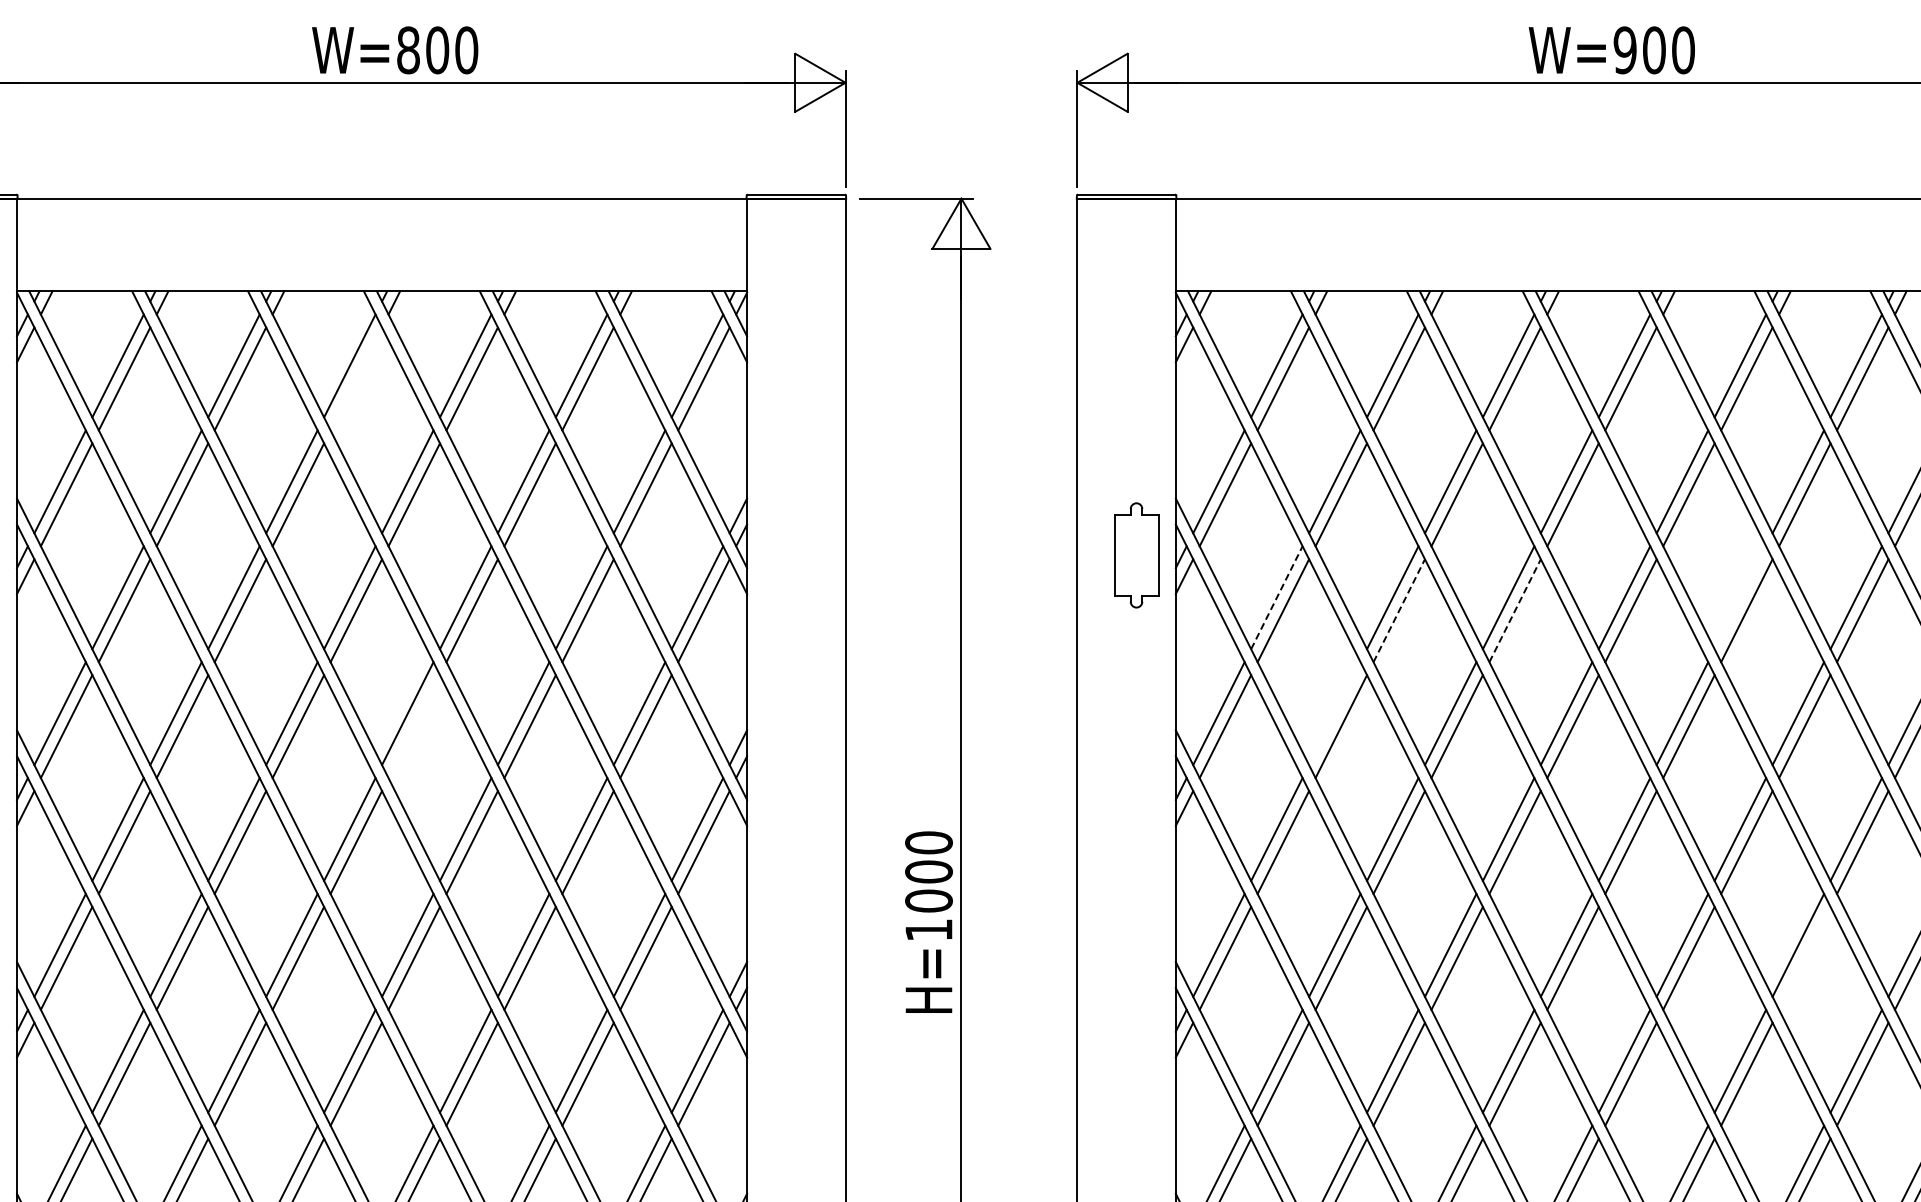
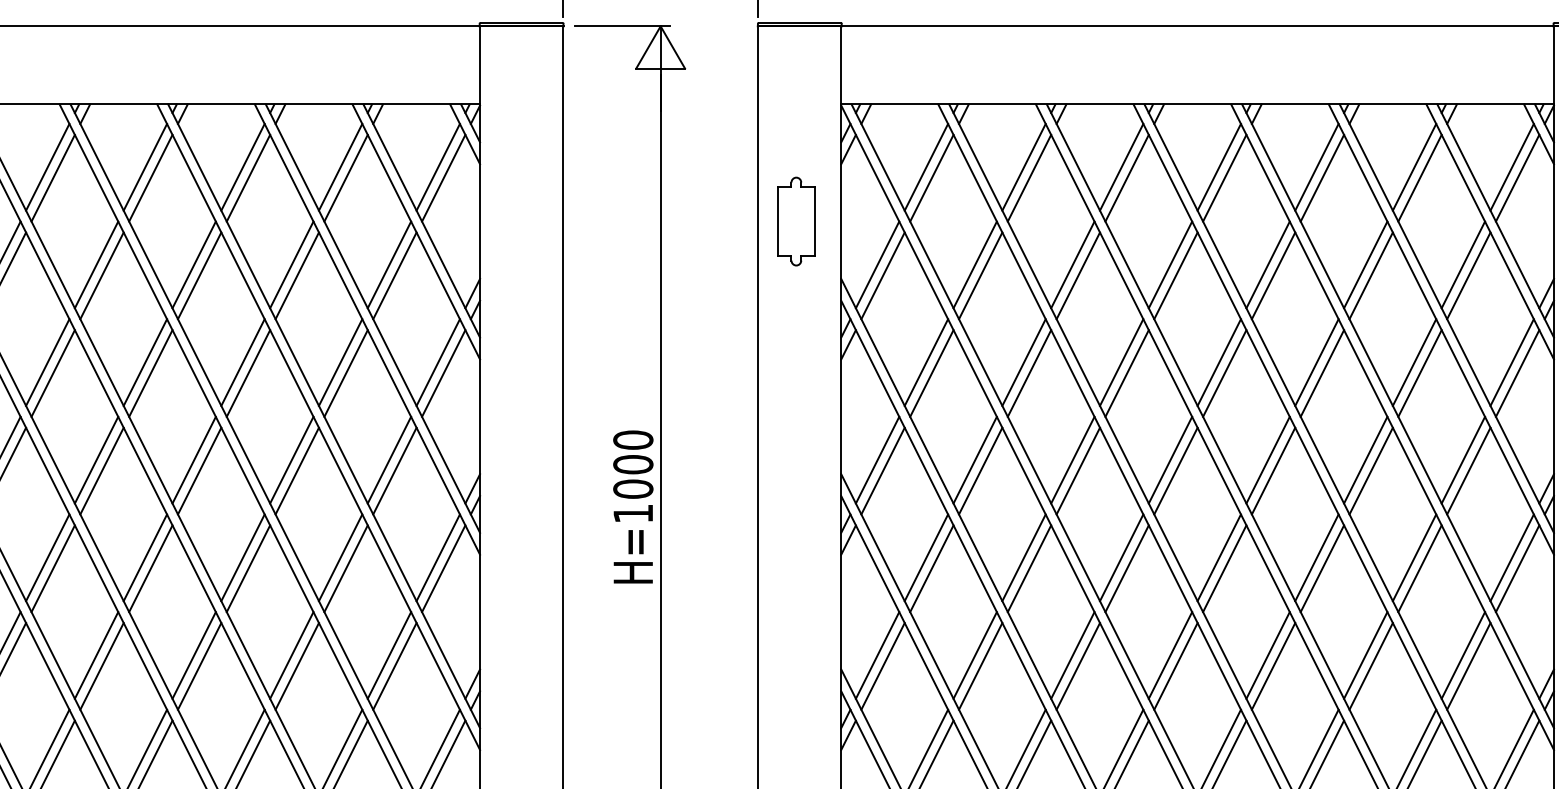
line: (356, 378) -> (150, 177), added
part: (1136, 555) -> (796, 221), moved
line: (1276, 597) -> (926, 362), dashed -> solid
line: (1740, 597) -> (1317, 362), added
line: (1399, 610) -> (1029, 373), dashed -> solid
line: (1515, 610) -> (1127, 373), dashed -> solid
line: (1334, 713) -> (974, 460), added
line: (414, 726) -> (199, 471), added
text: (928, 921) -> (632, 506), moved
line: (1804, 957) -> (1370, 665), added

